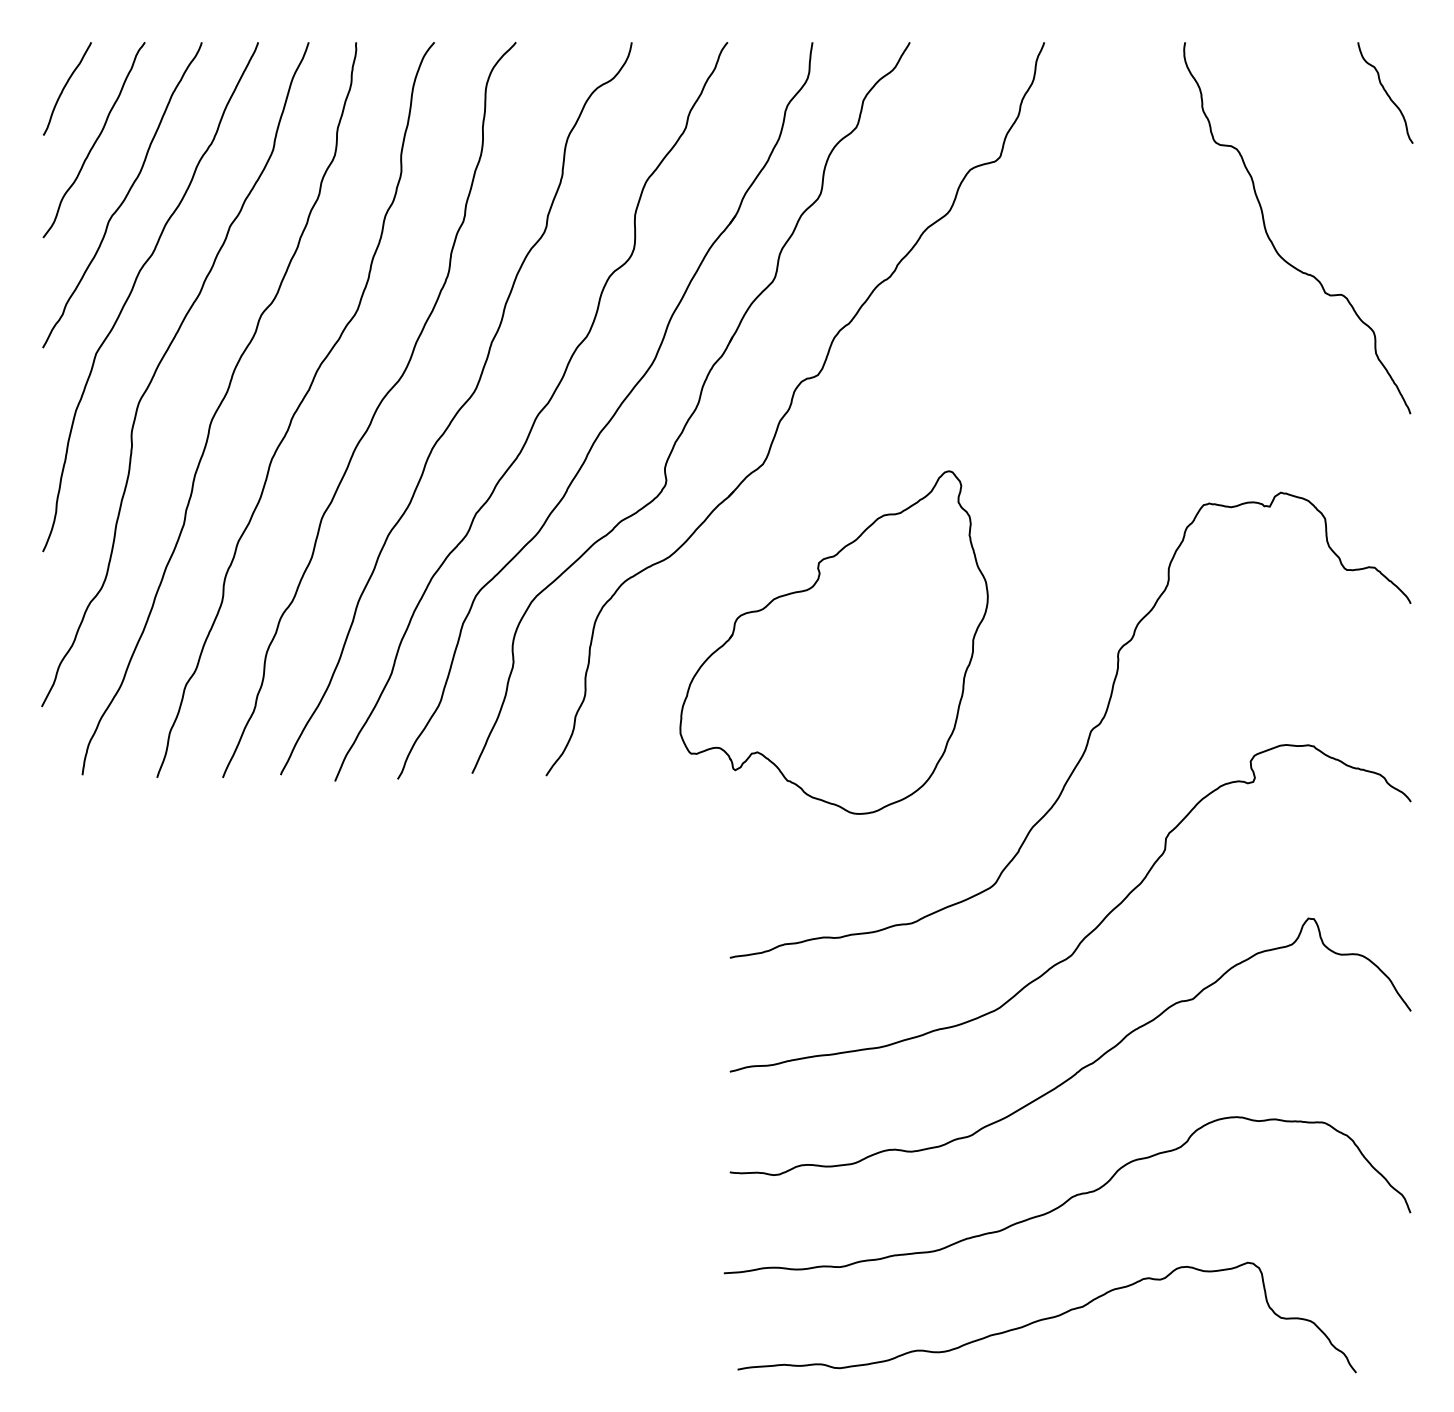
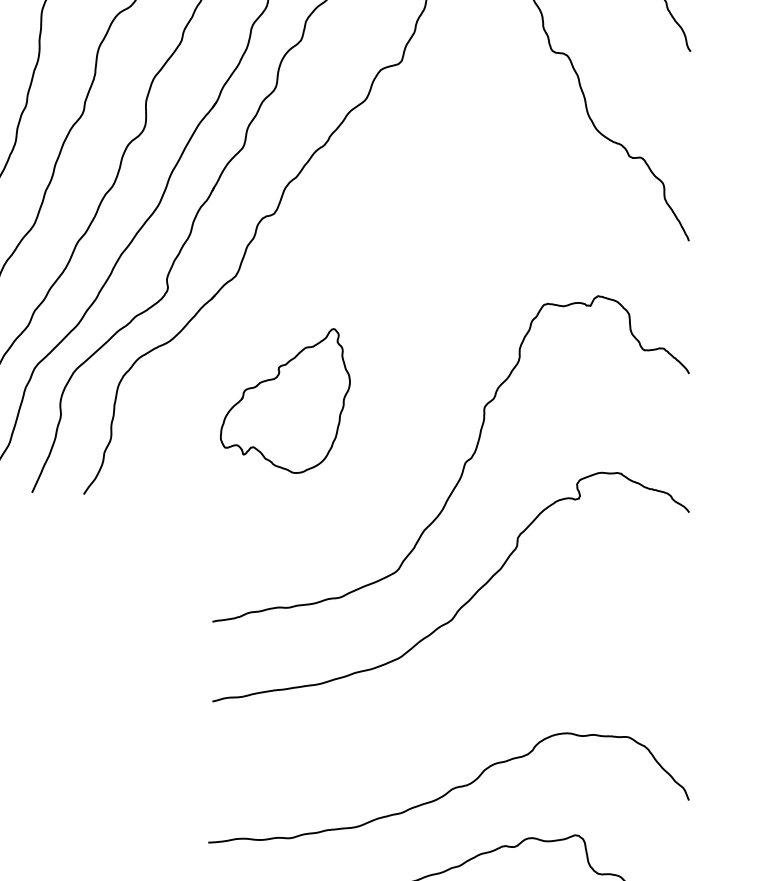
part: (833, 642) -> (285, 401), size x0.6
curve: (1083, 1066) -> (460, 697), removed

